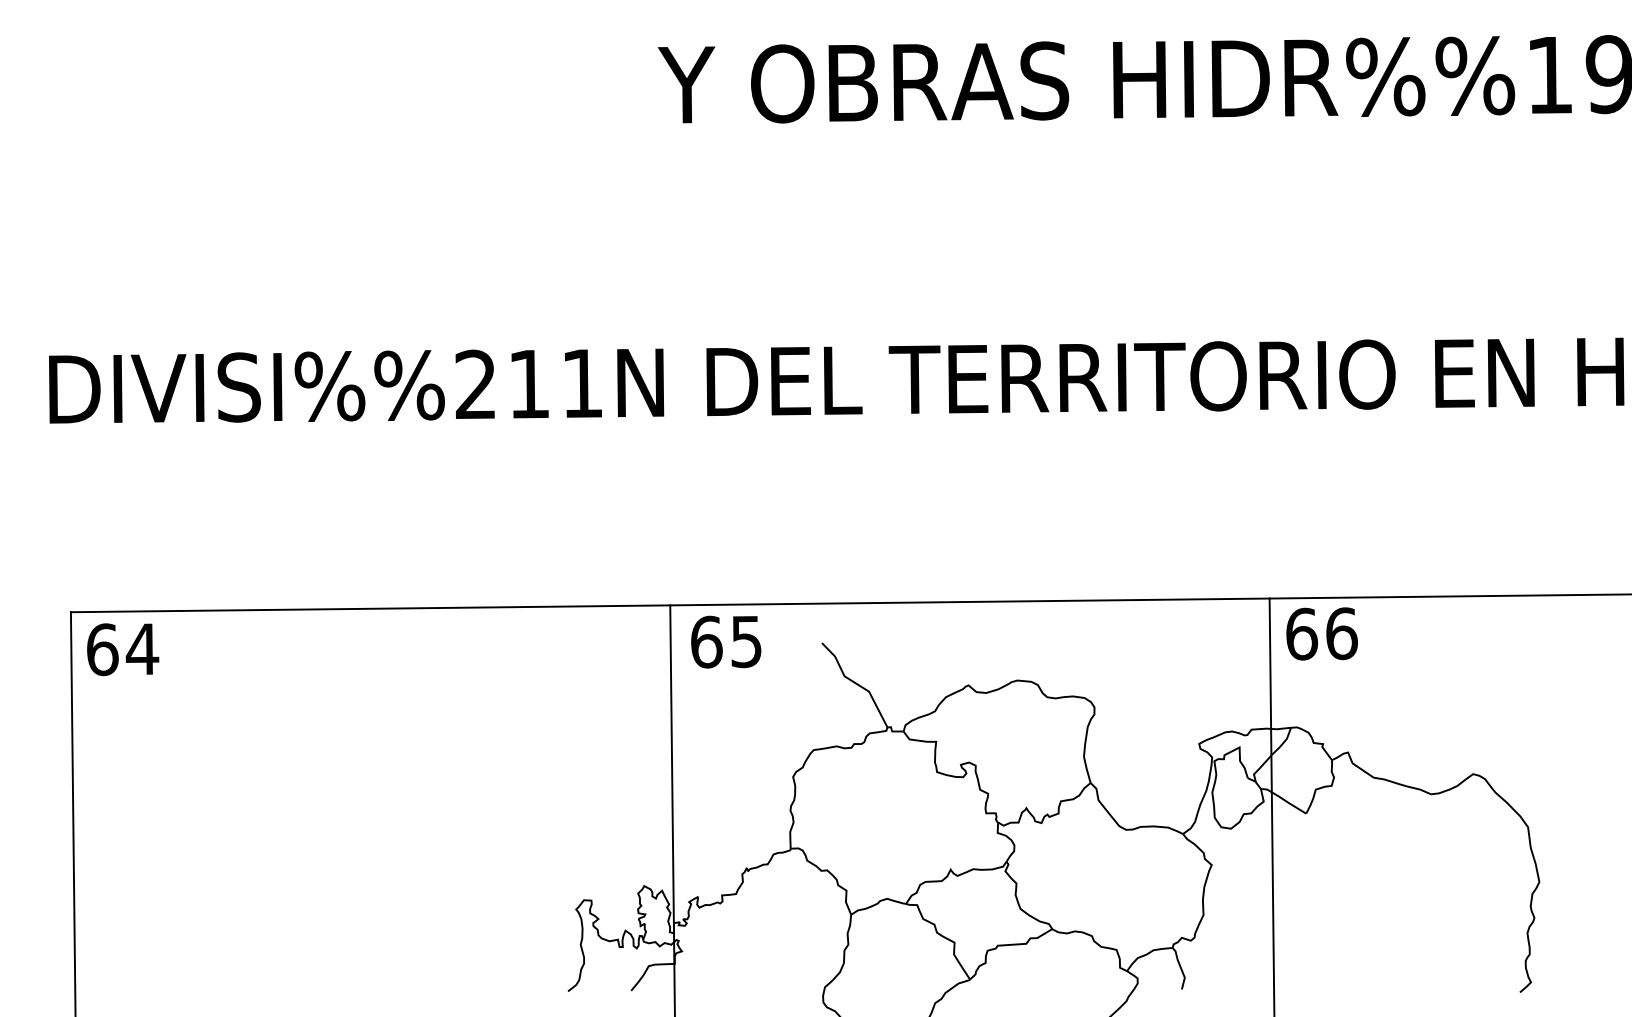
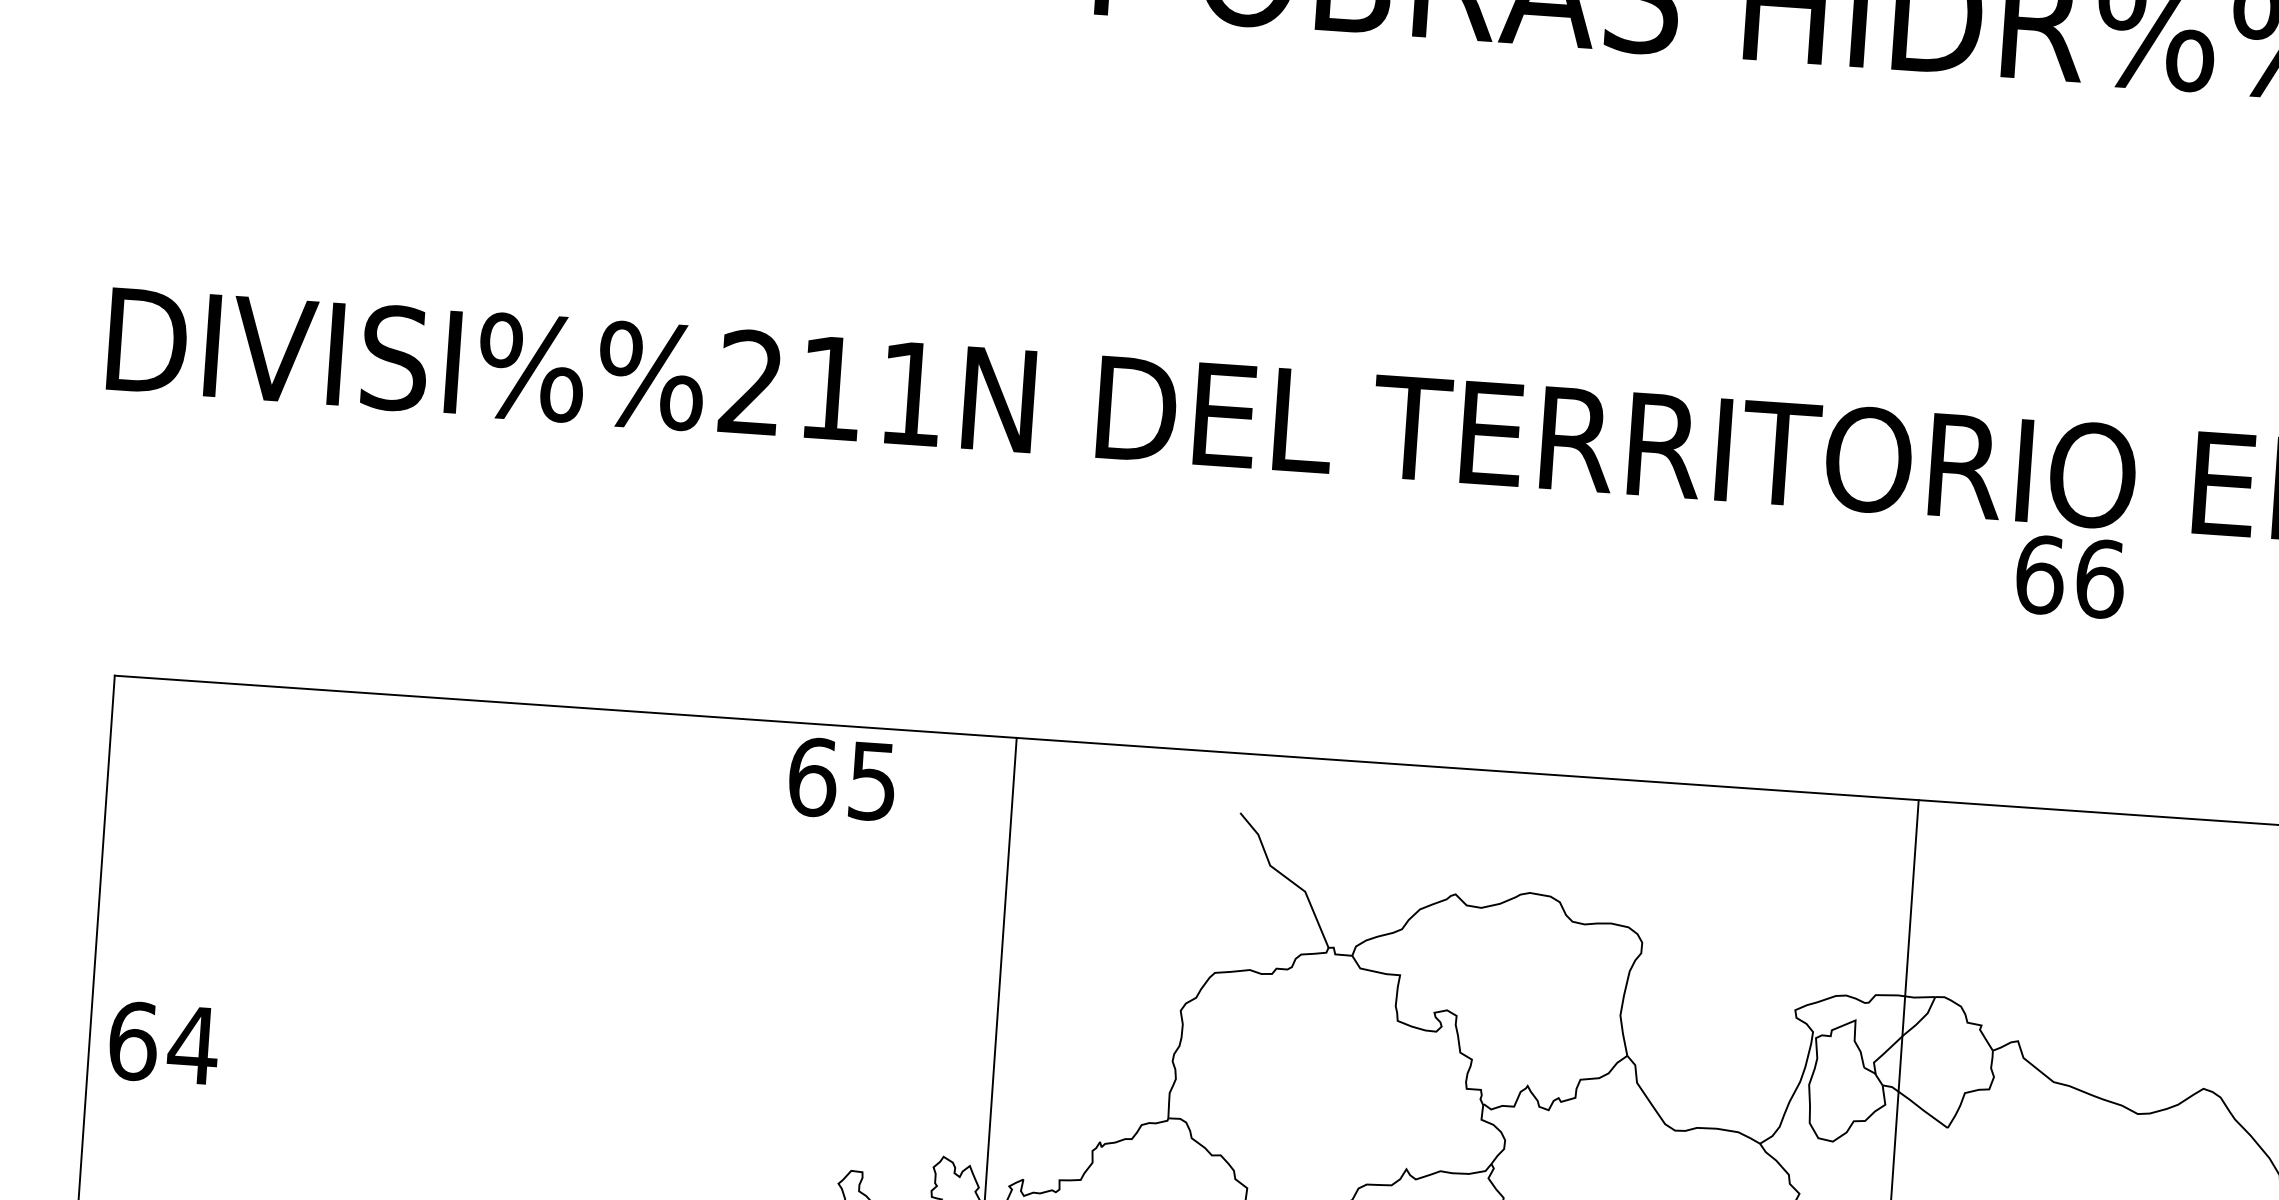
text: (1321, 633) -> (2069, 576), moved
text: (726, 641) -> (842, 778), moved
text: (123, 649) -> (164, 1043), moved

